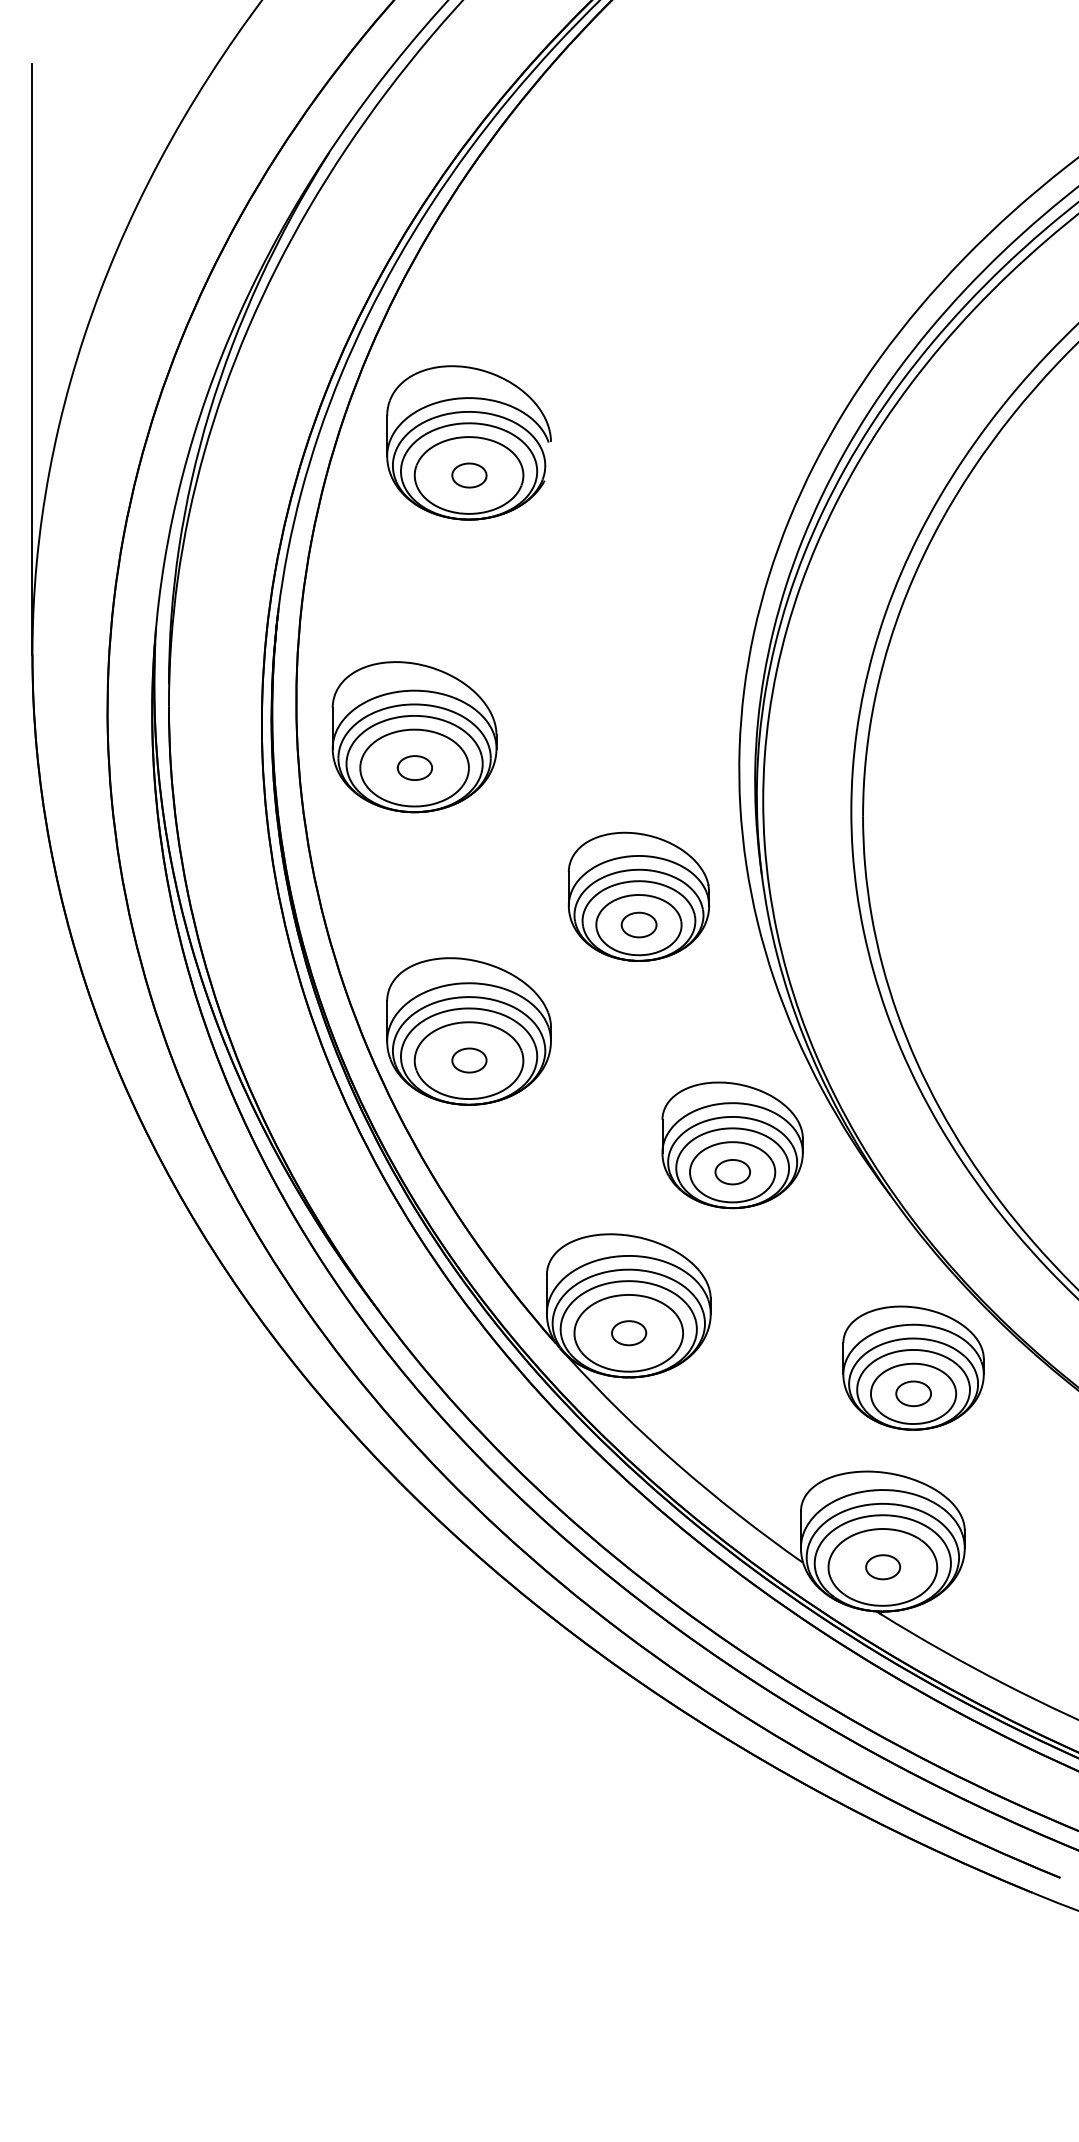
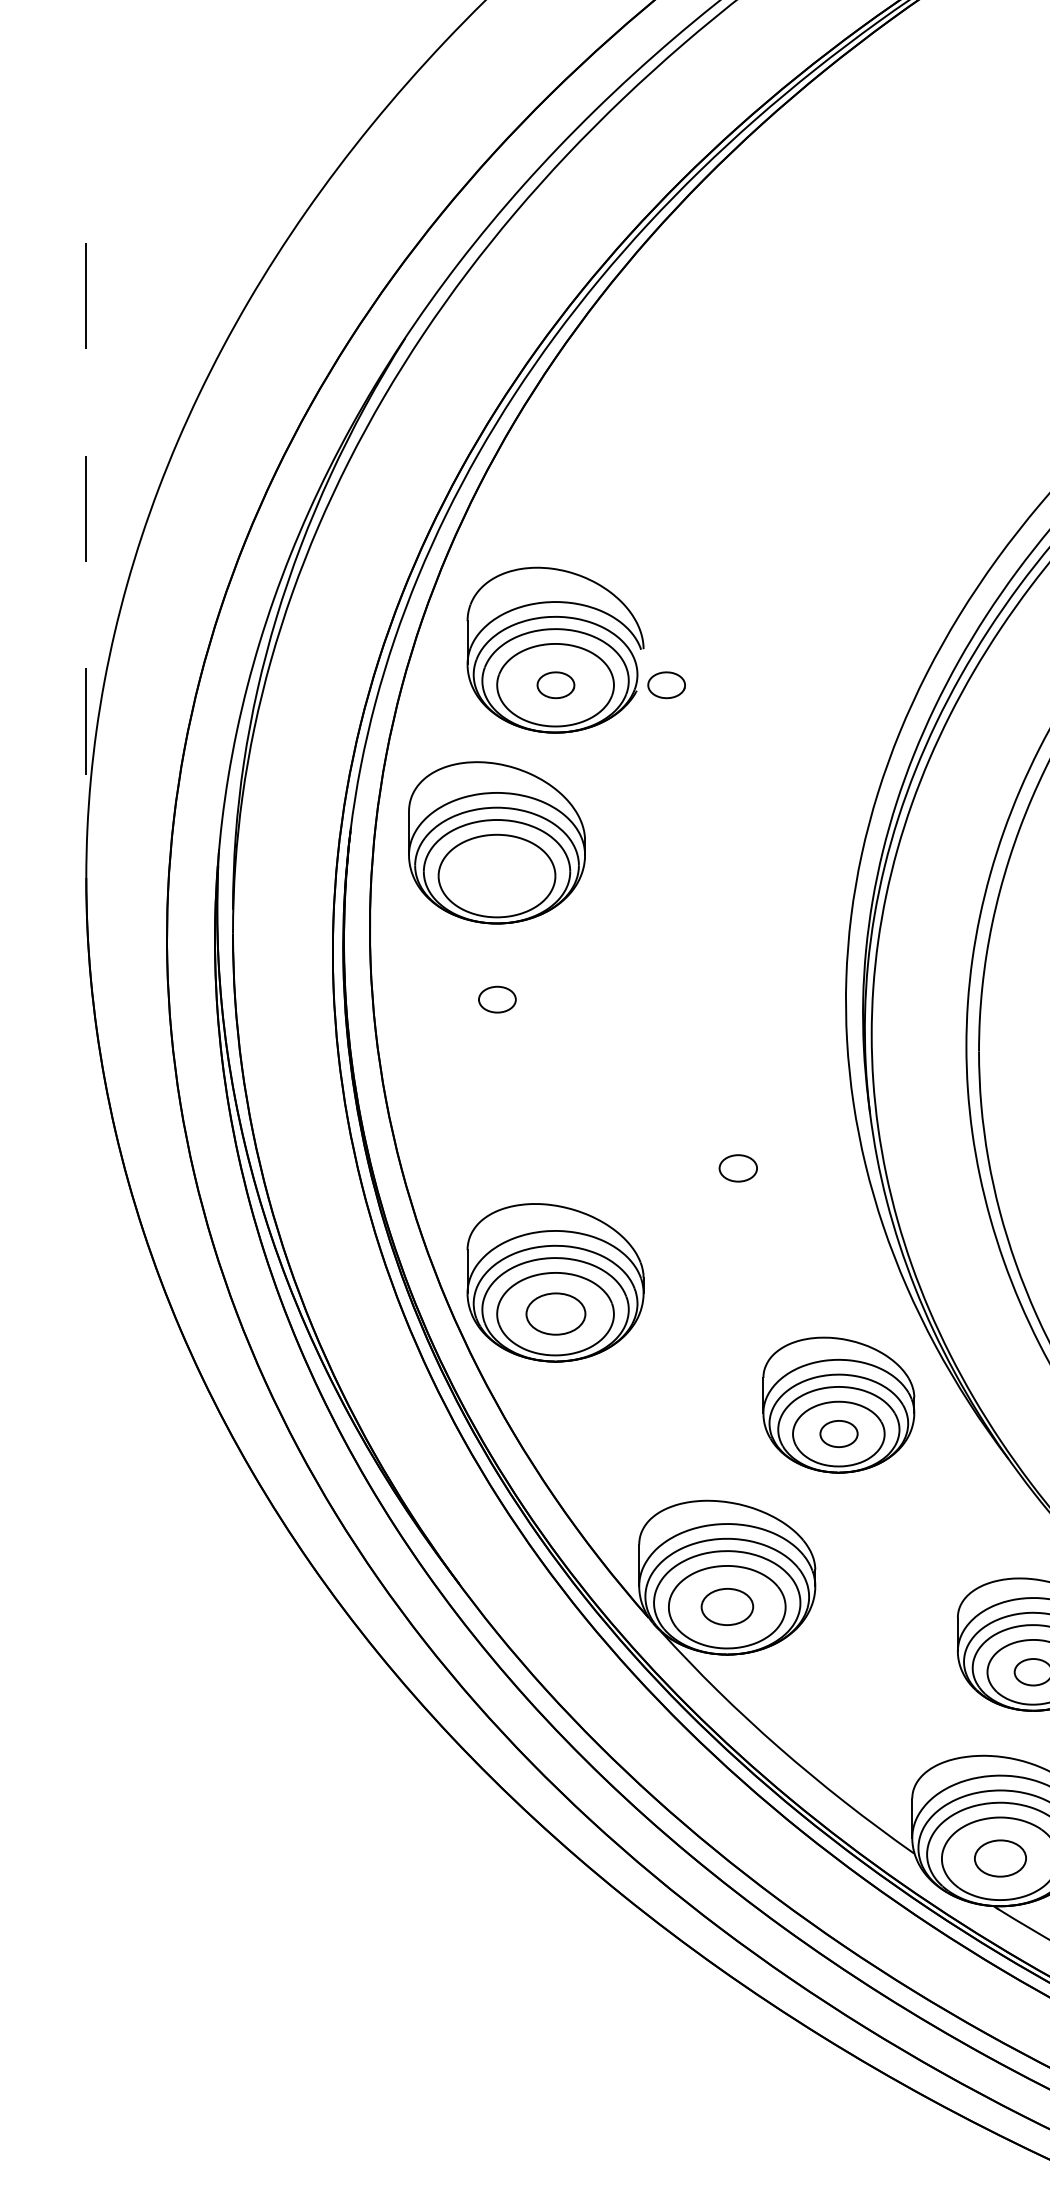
line: (32, 359) -> (86, 560), solid -> dashed
part: (572, 475) -> (666, 685), added
part: (414, 737) -> (496, 843), moved
part: (638, 896) -> (737, 1137), removed
part: (469, 1060) -> (556, 1313), size x1.6
part: (629, 1333) -> (727, 1607), size x1.4
part: (883, 1567) -> (1000, 1858), size x1.4

